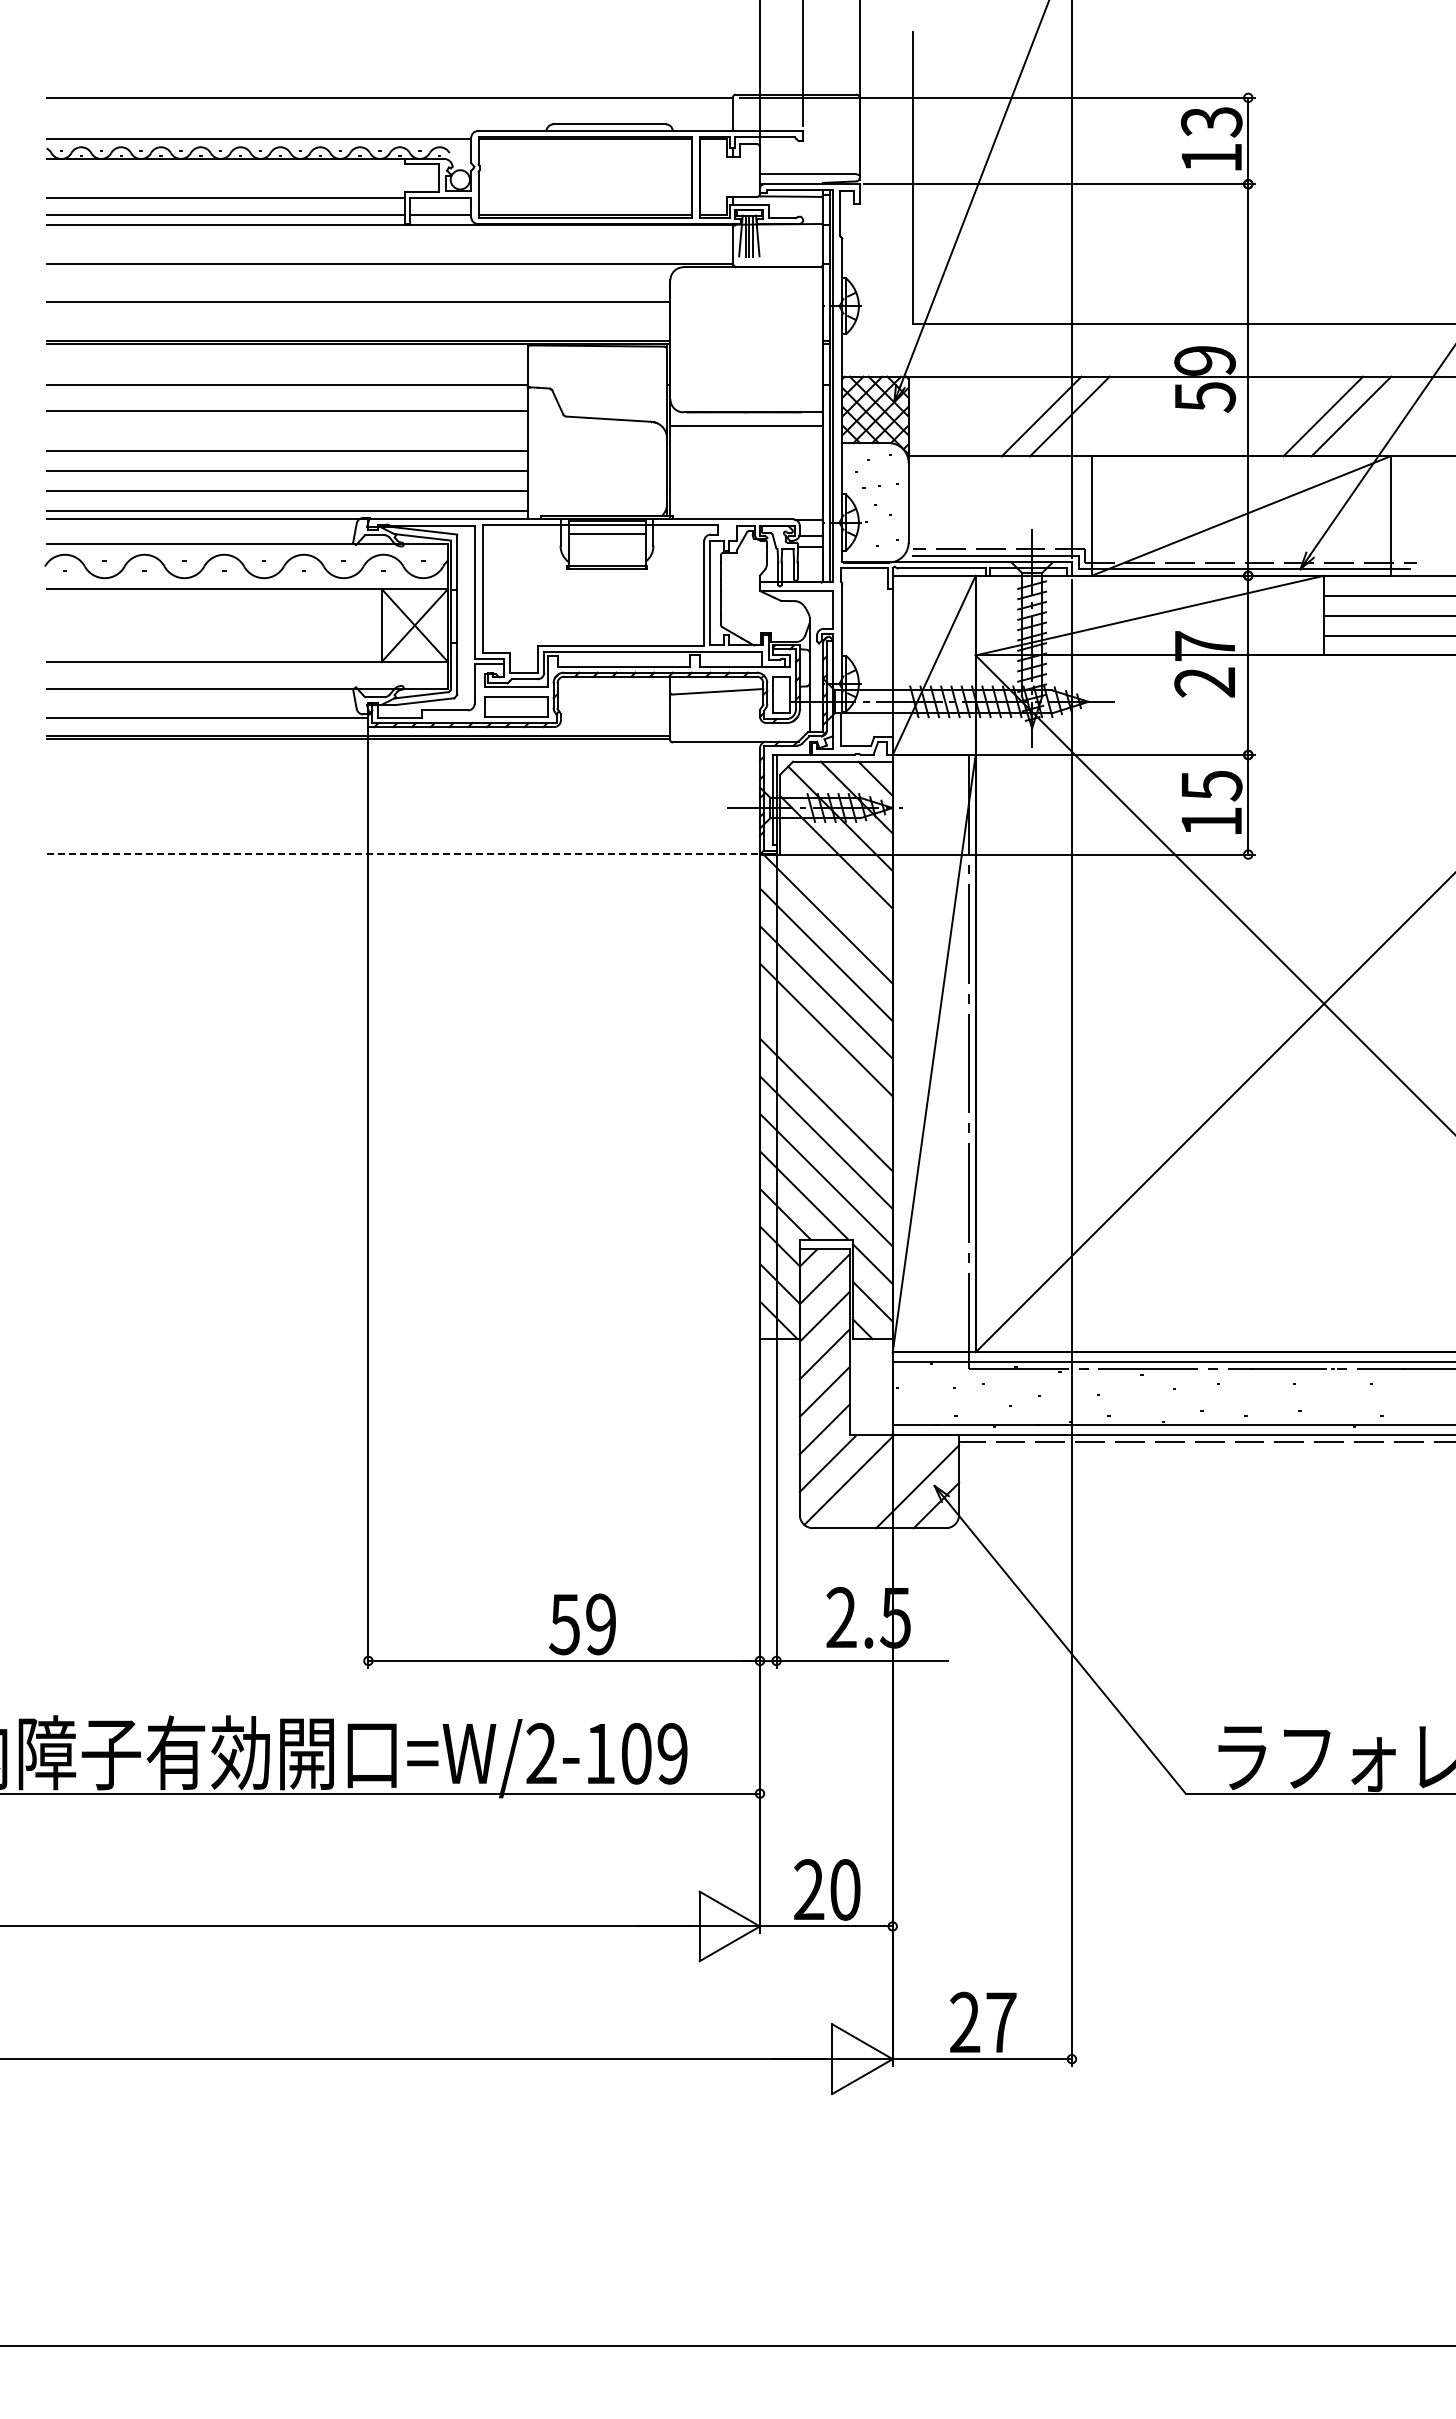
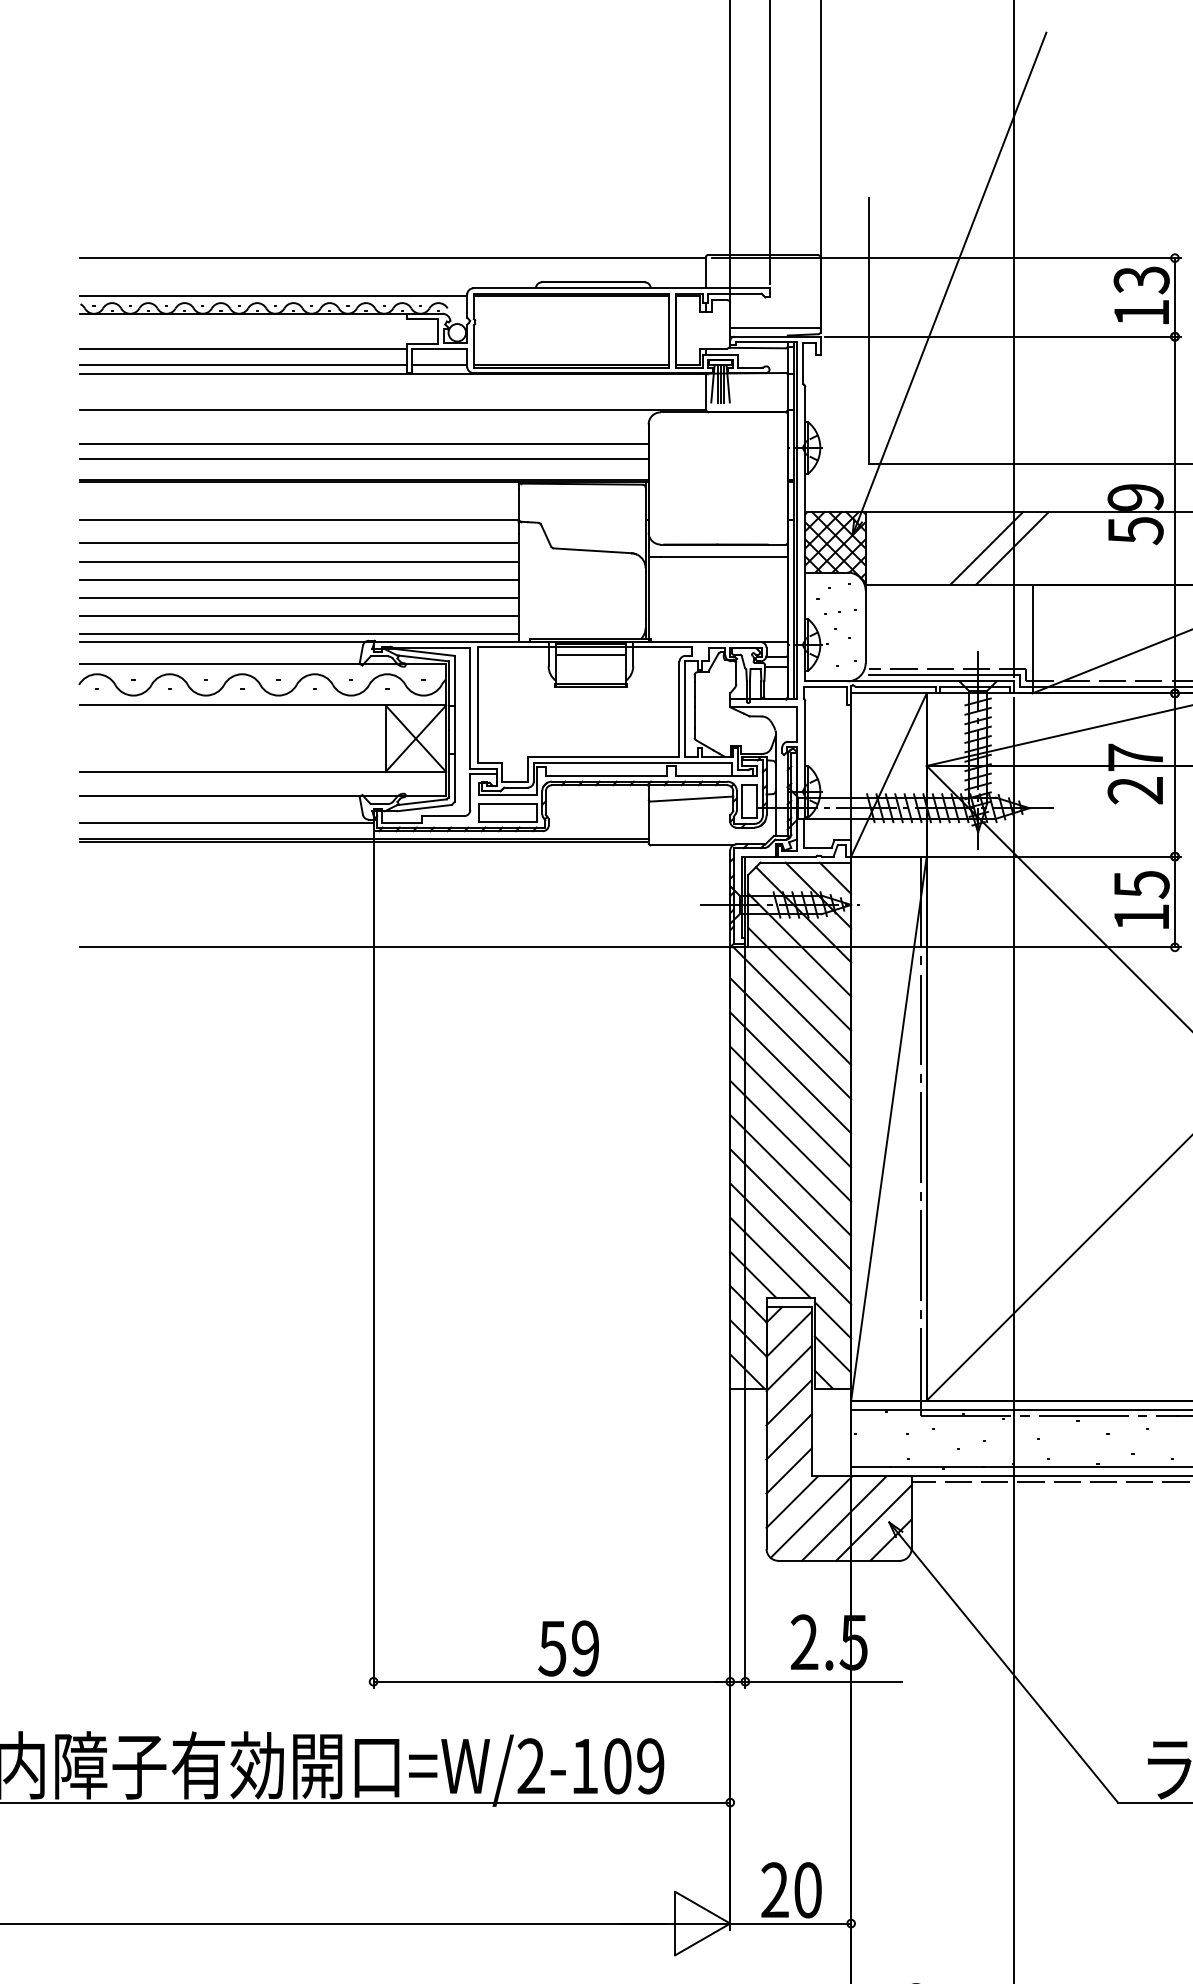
line: (358, 318) -> (364, 459), added
line: (286, 431) -> (298, 561), added
line: (412, 854) -> (413, 947), dashed -> solid
line: (835, 889) -> (799, 979), added
line: (826, 1067) -> (790, 1141), added
line: (884, 1481) -> (843, 1518), added

